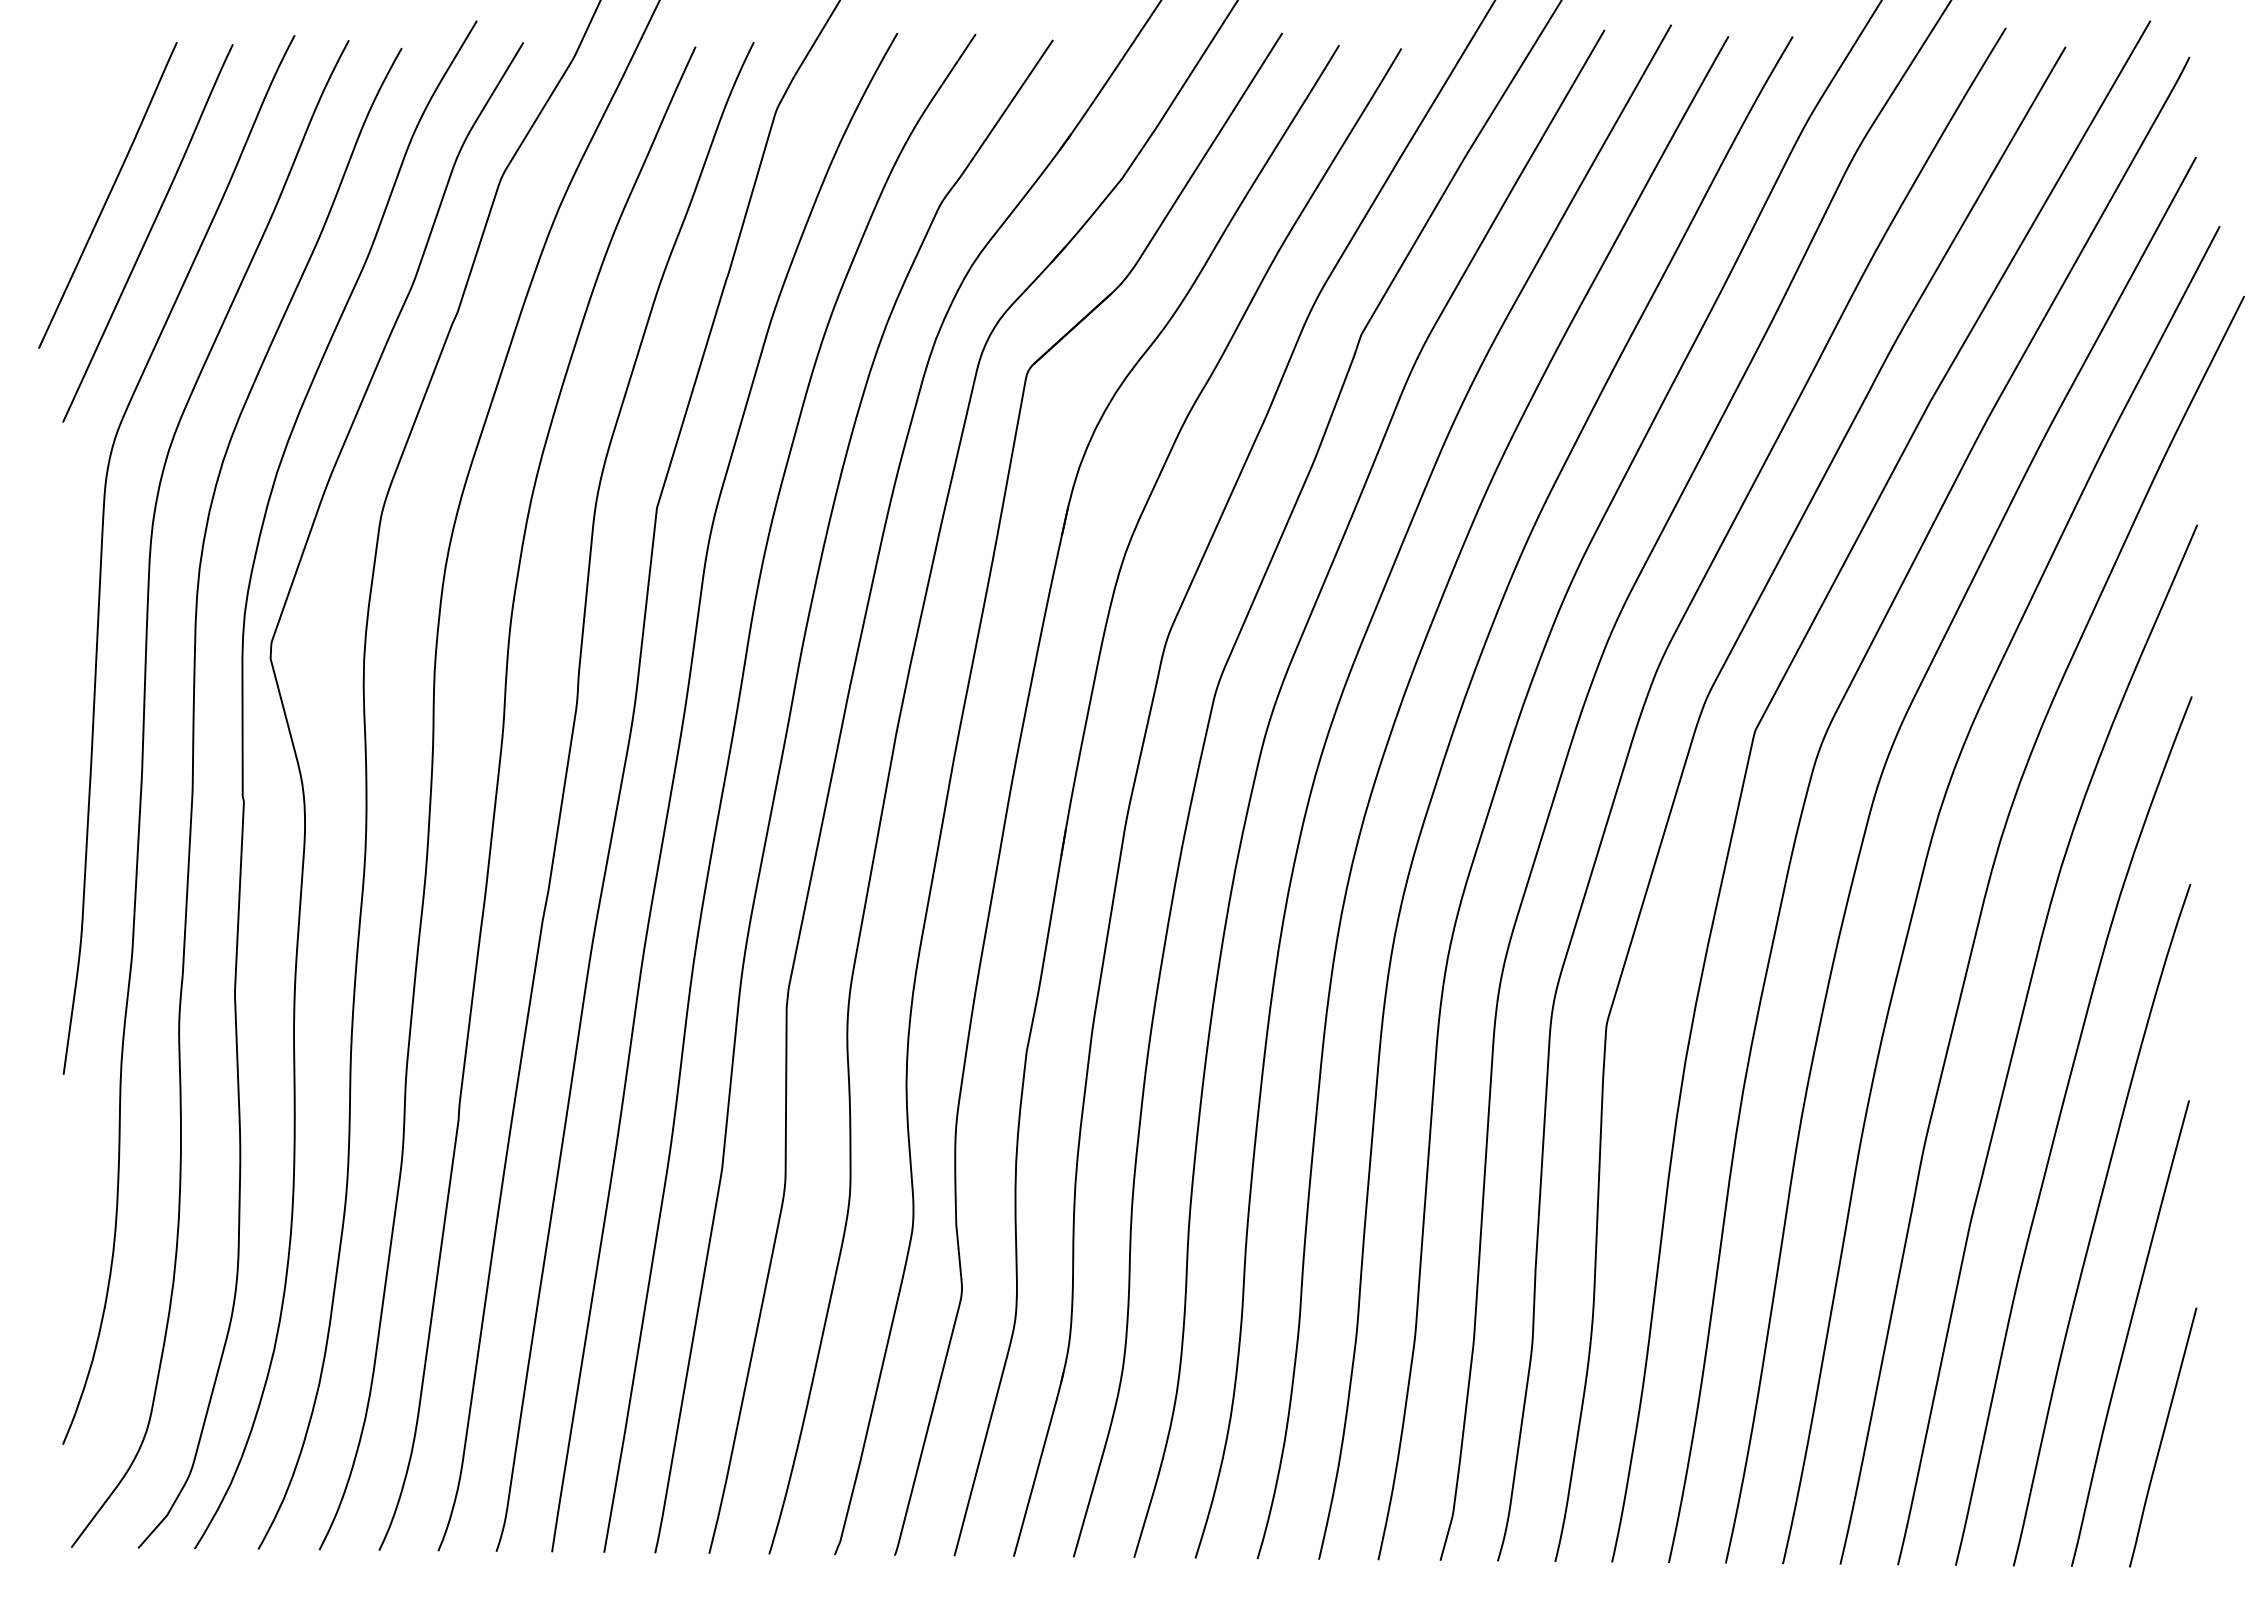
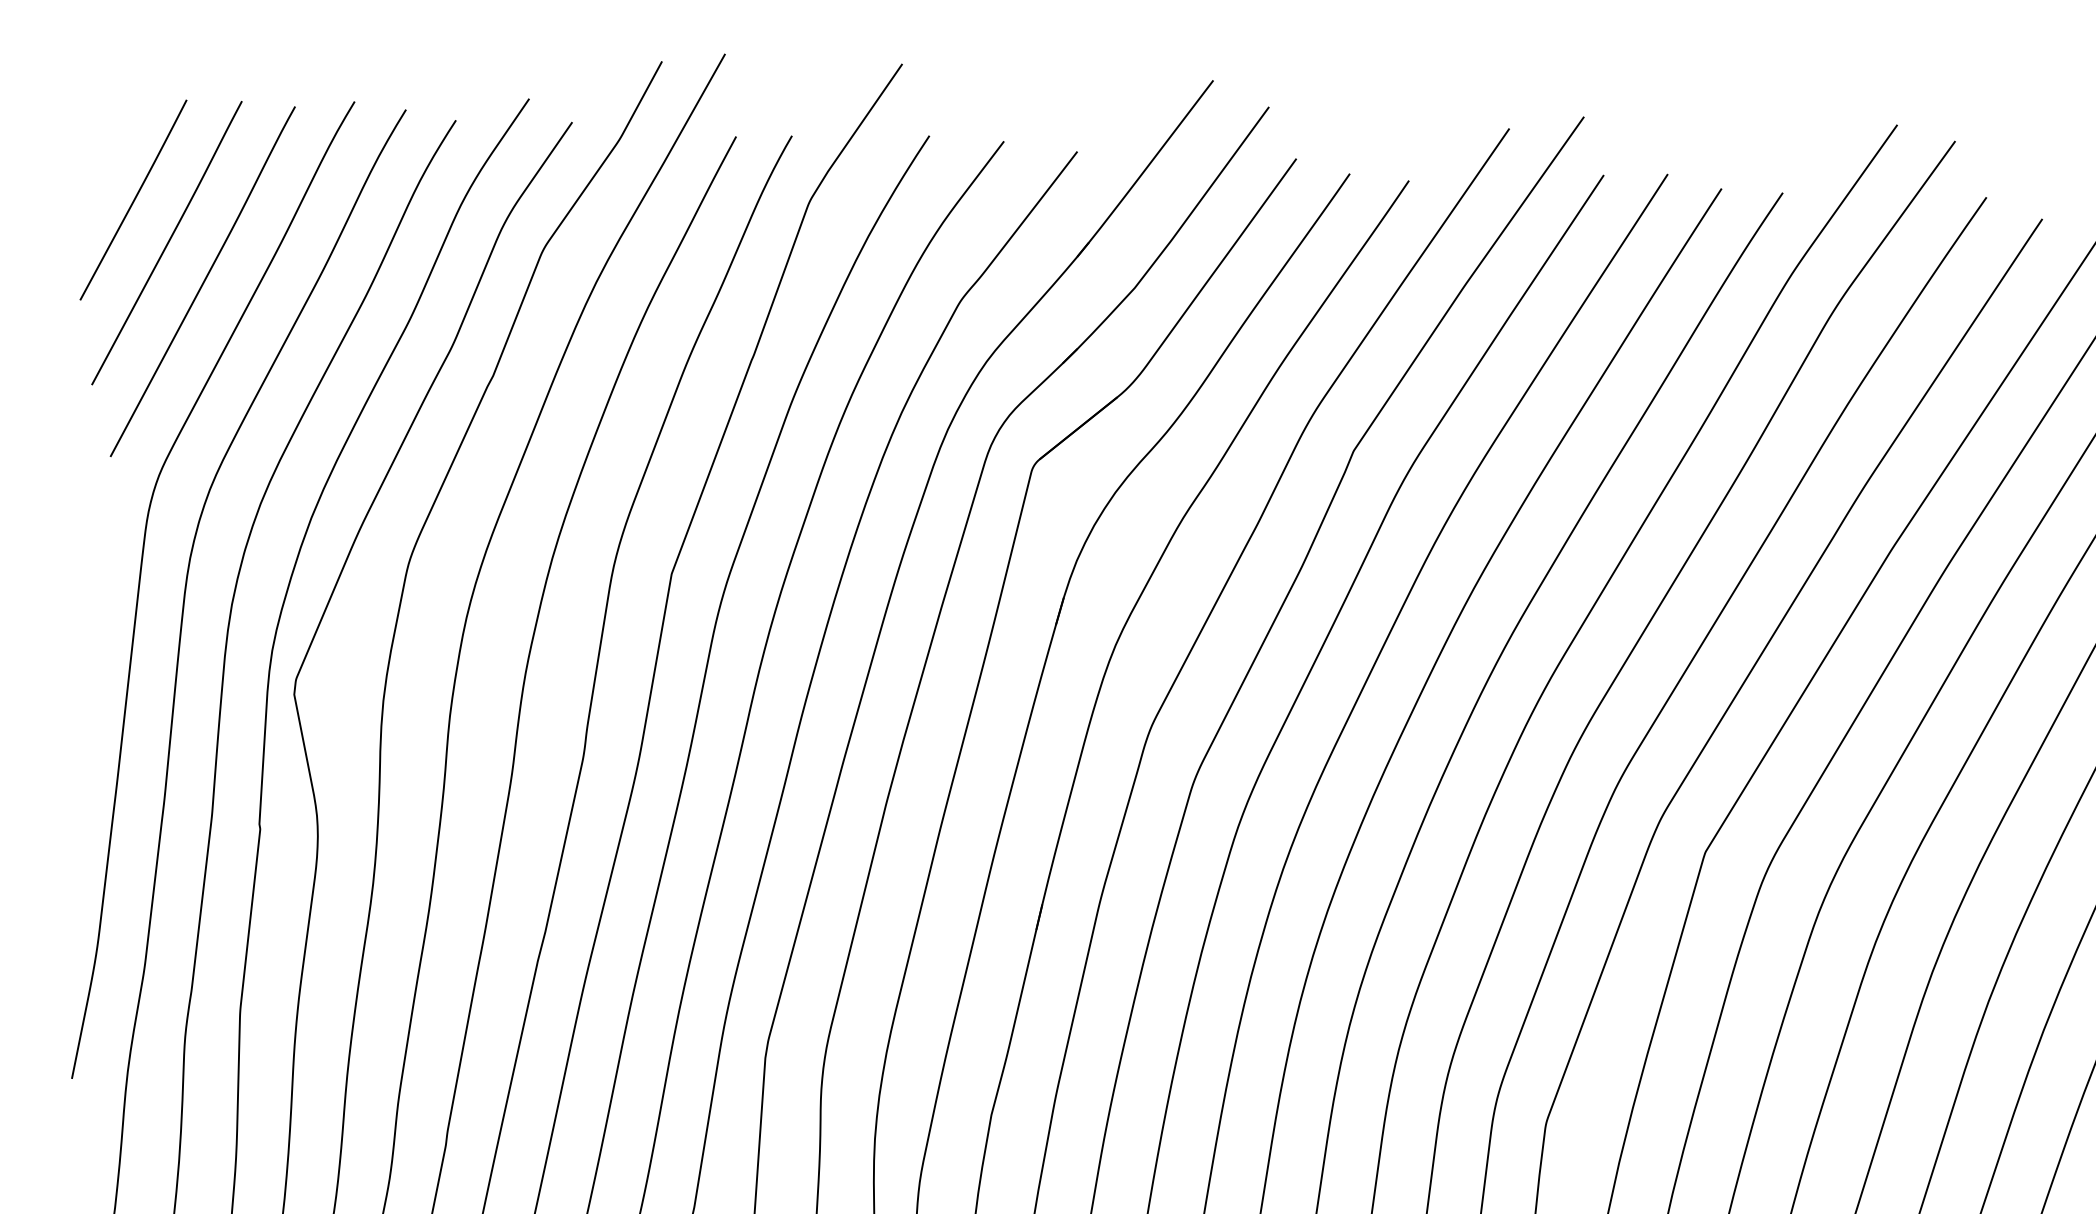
curve: (70, 152) -> (133, 199), added

